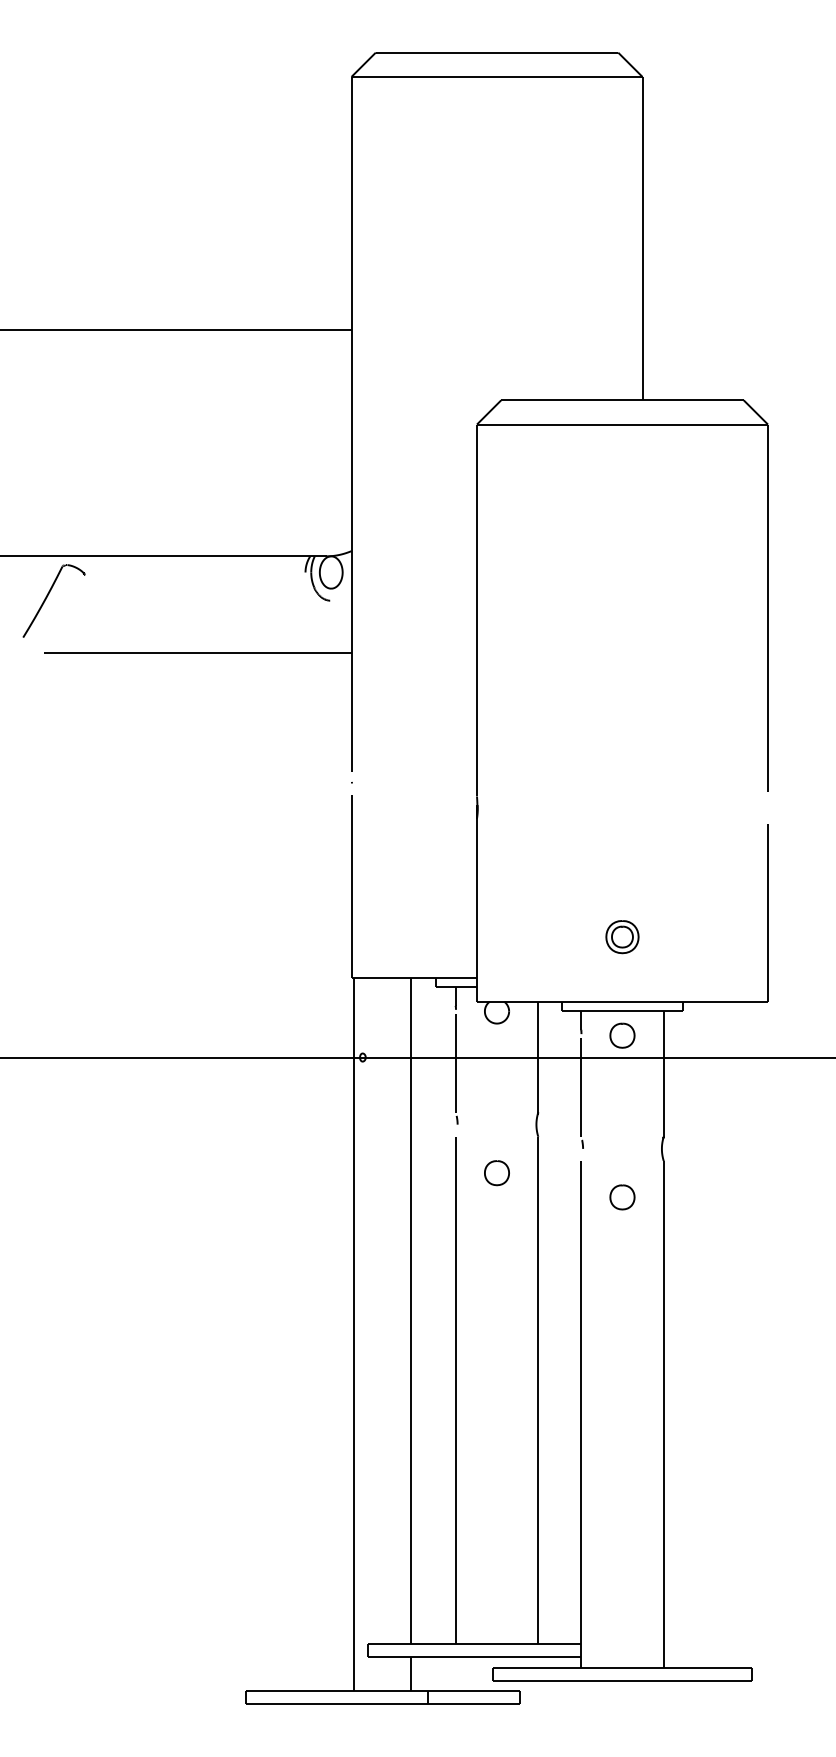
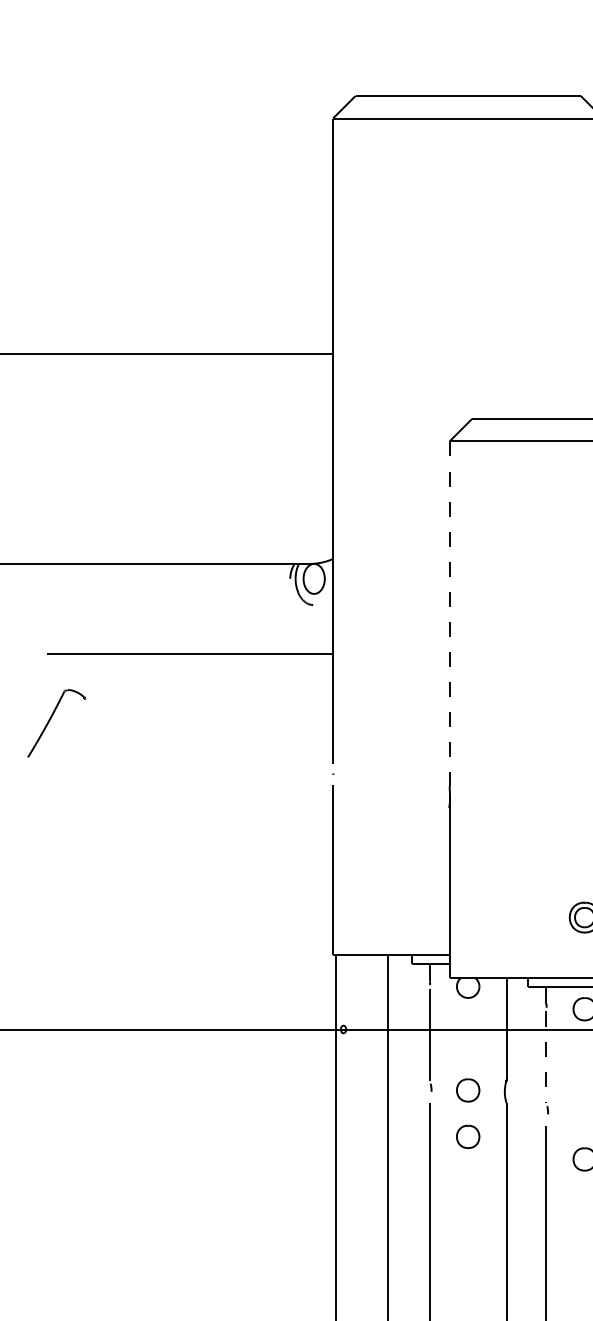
part: (47, 597) -> (50, 720), moved
line: (476, 610) -> (449, 614), solid -> dashed
line: (581, 1087) -> (546, 1057), solid -> dashed
part: (496, 1123) -> (467, 1090), added

